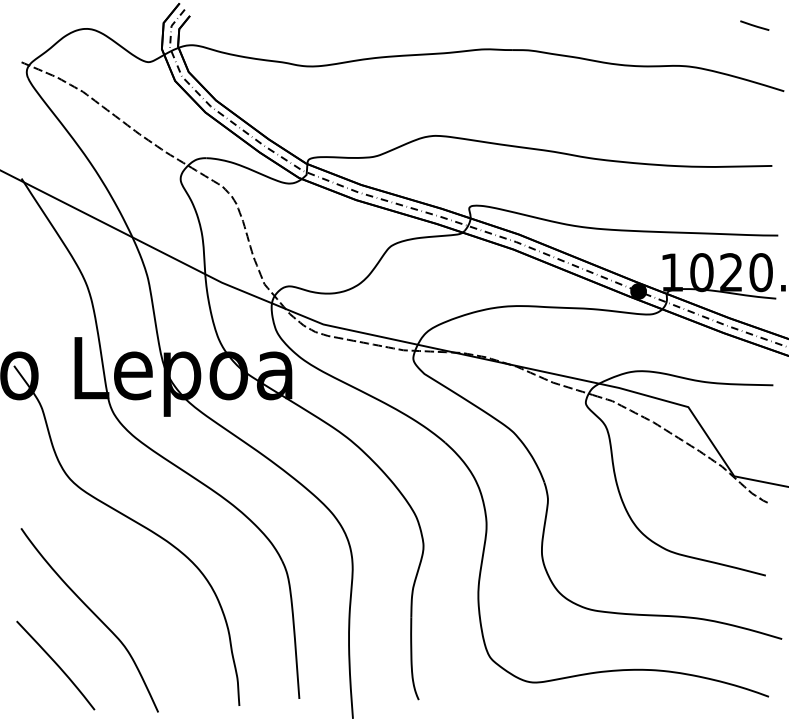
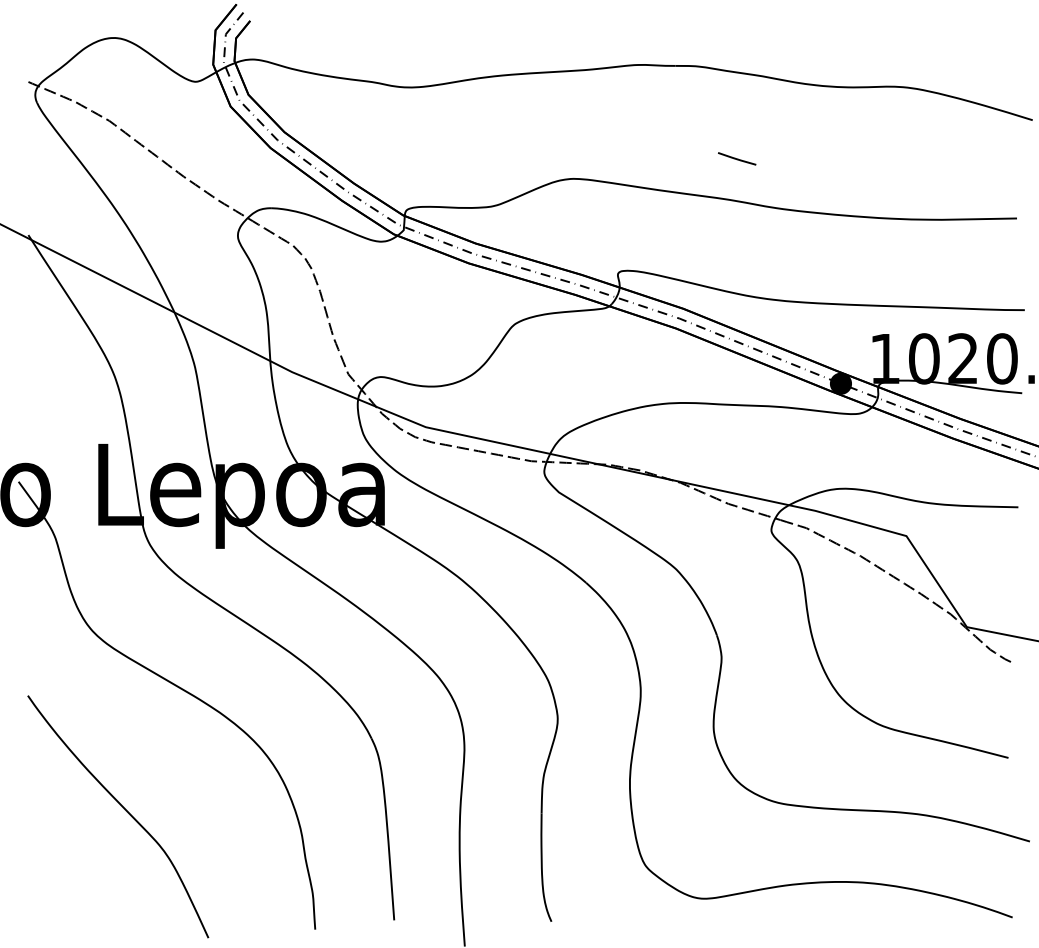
line: (754, 25) -> (736, 158), moved
curve: (55, 664) -> (73, 874), removed

